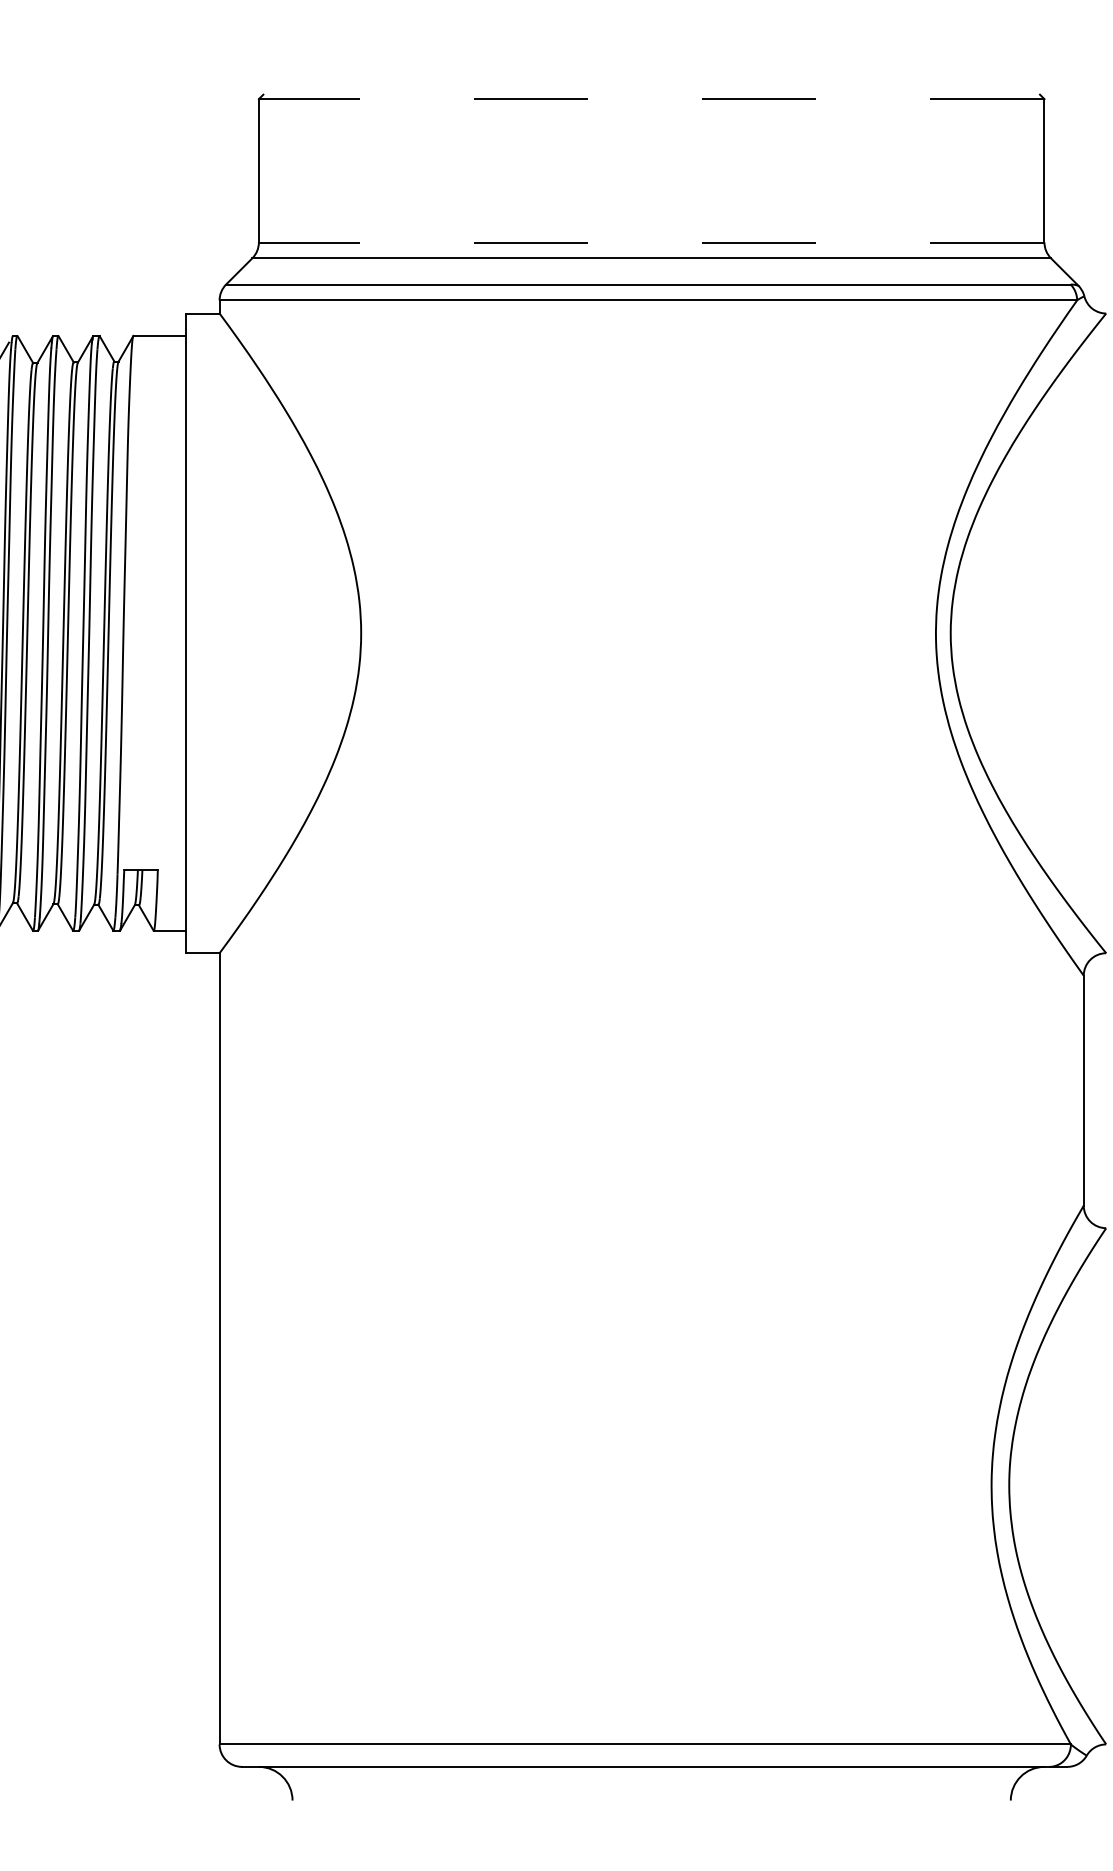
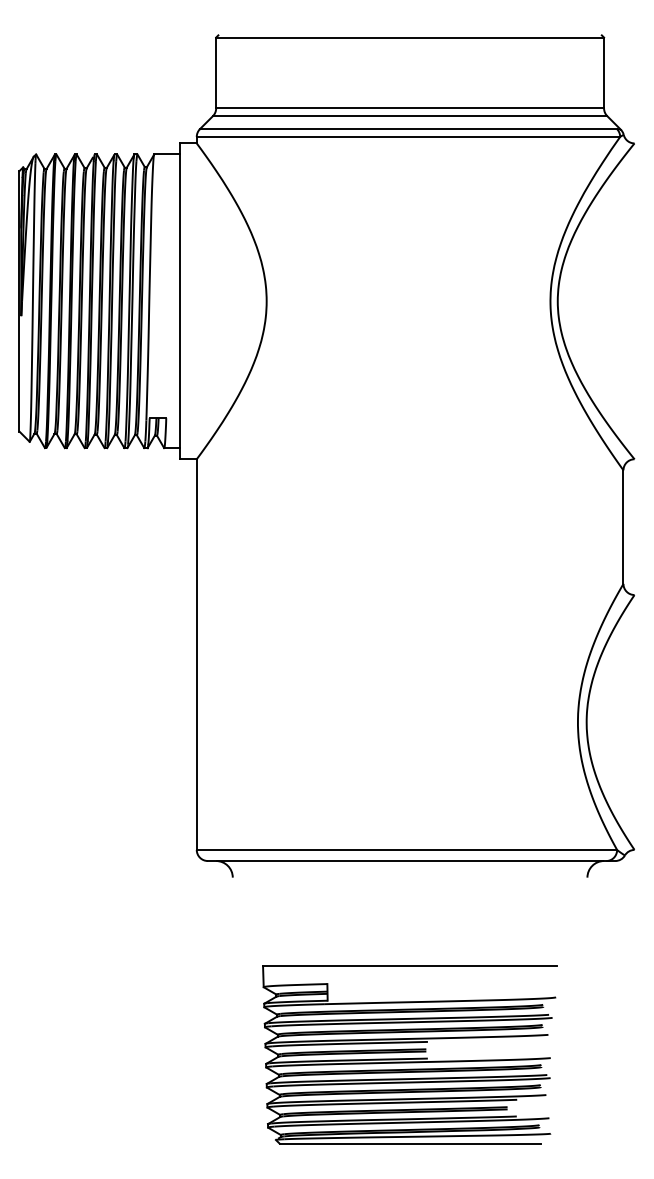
line: (652, 99) -> (410, 37), dashed -> solid
line: (652, 242) -> (410, 108), dashed -> solid

